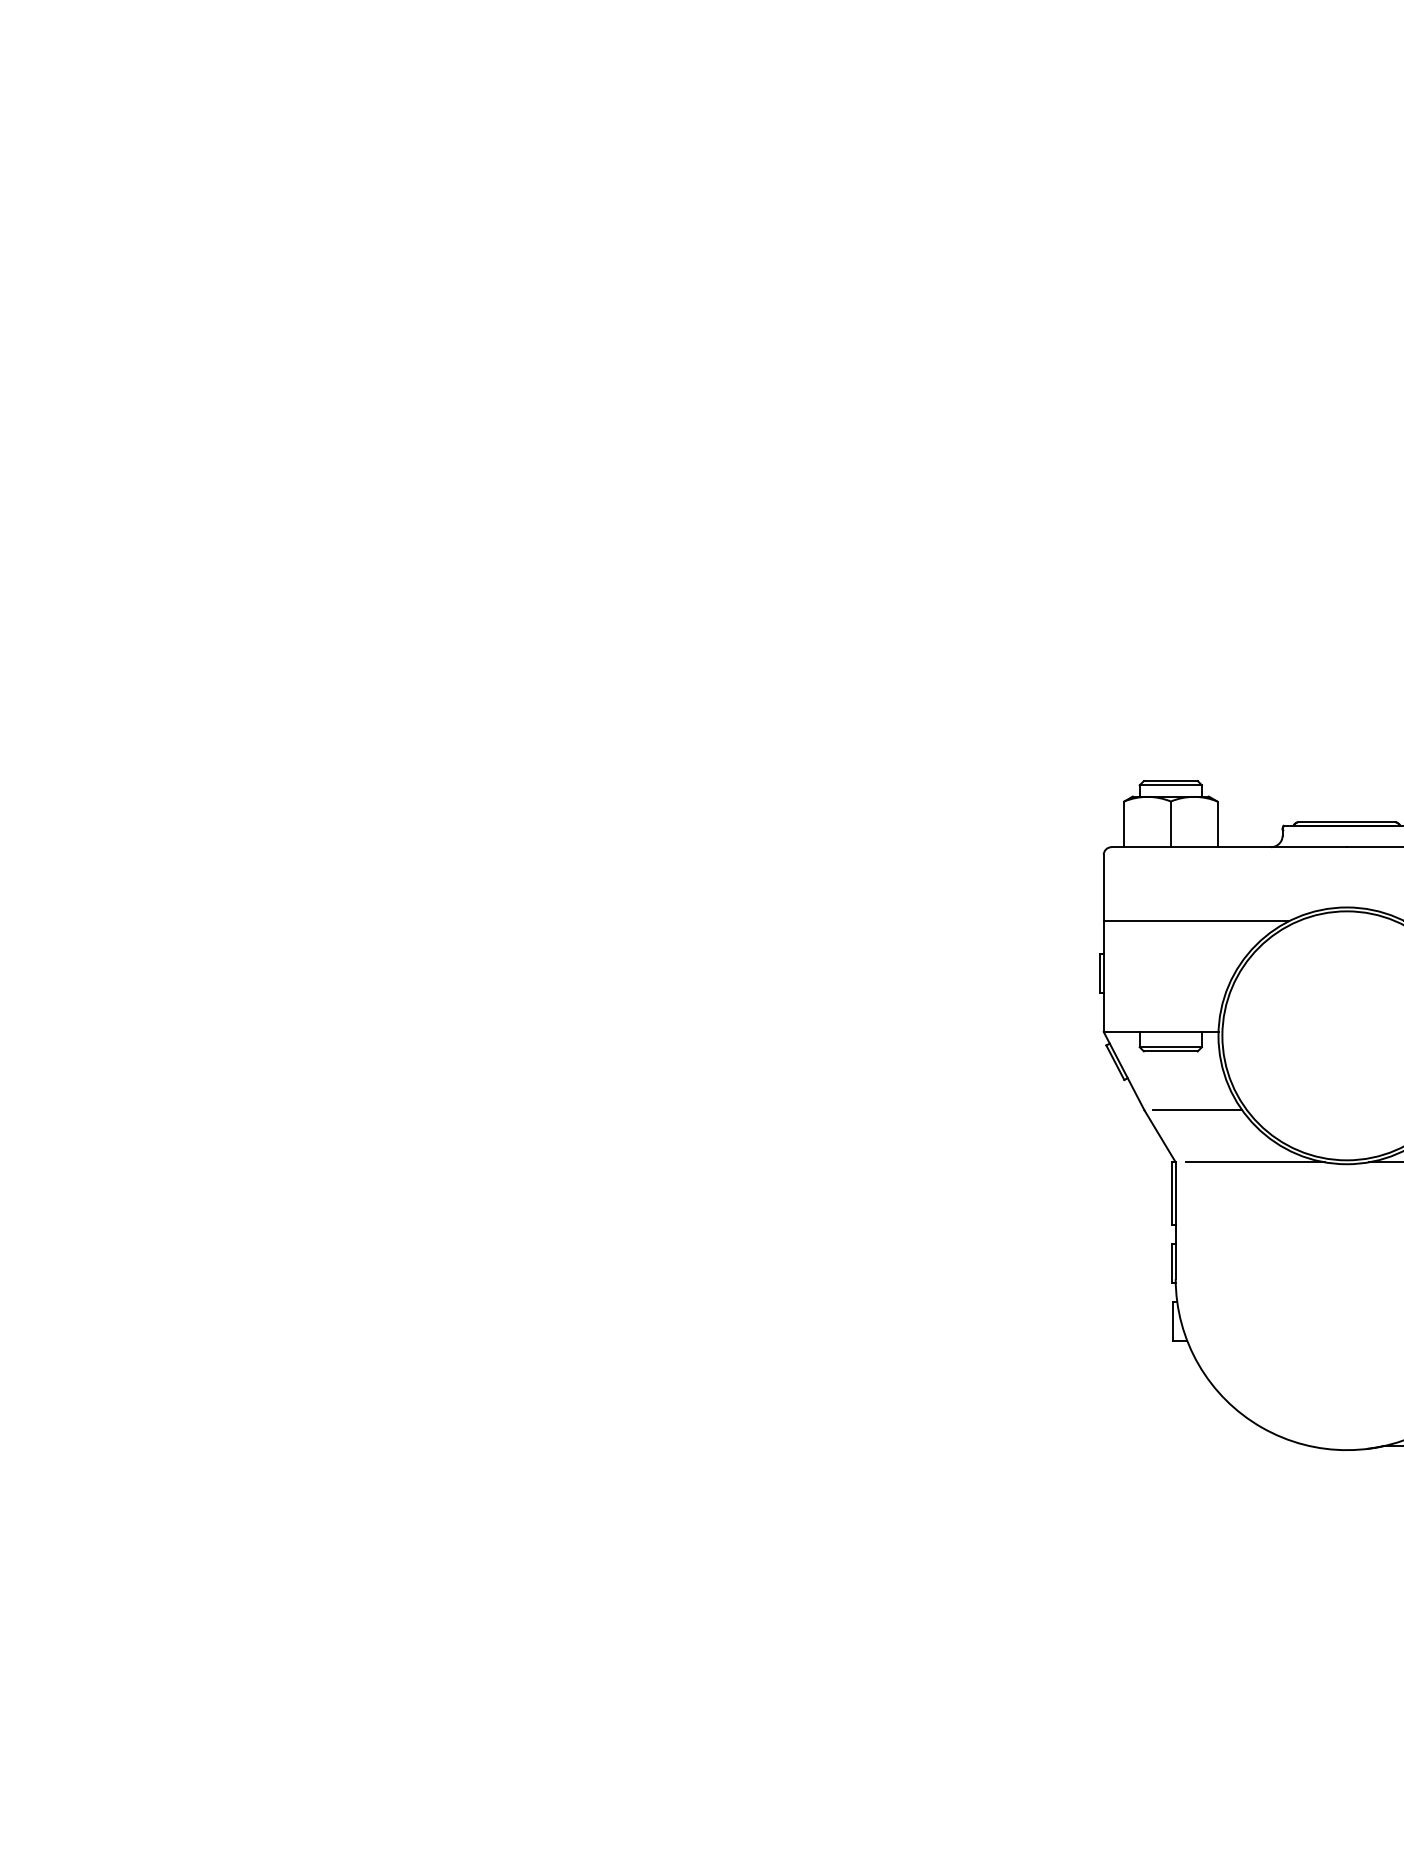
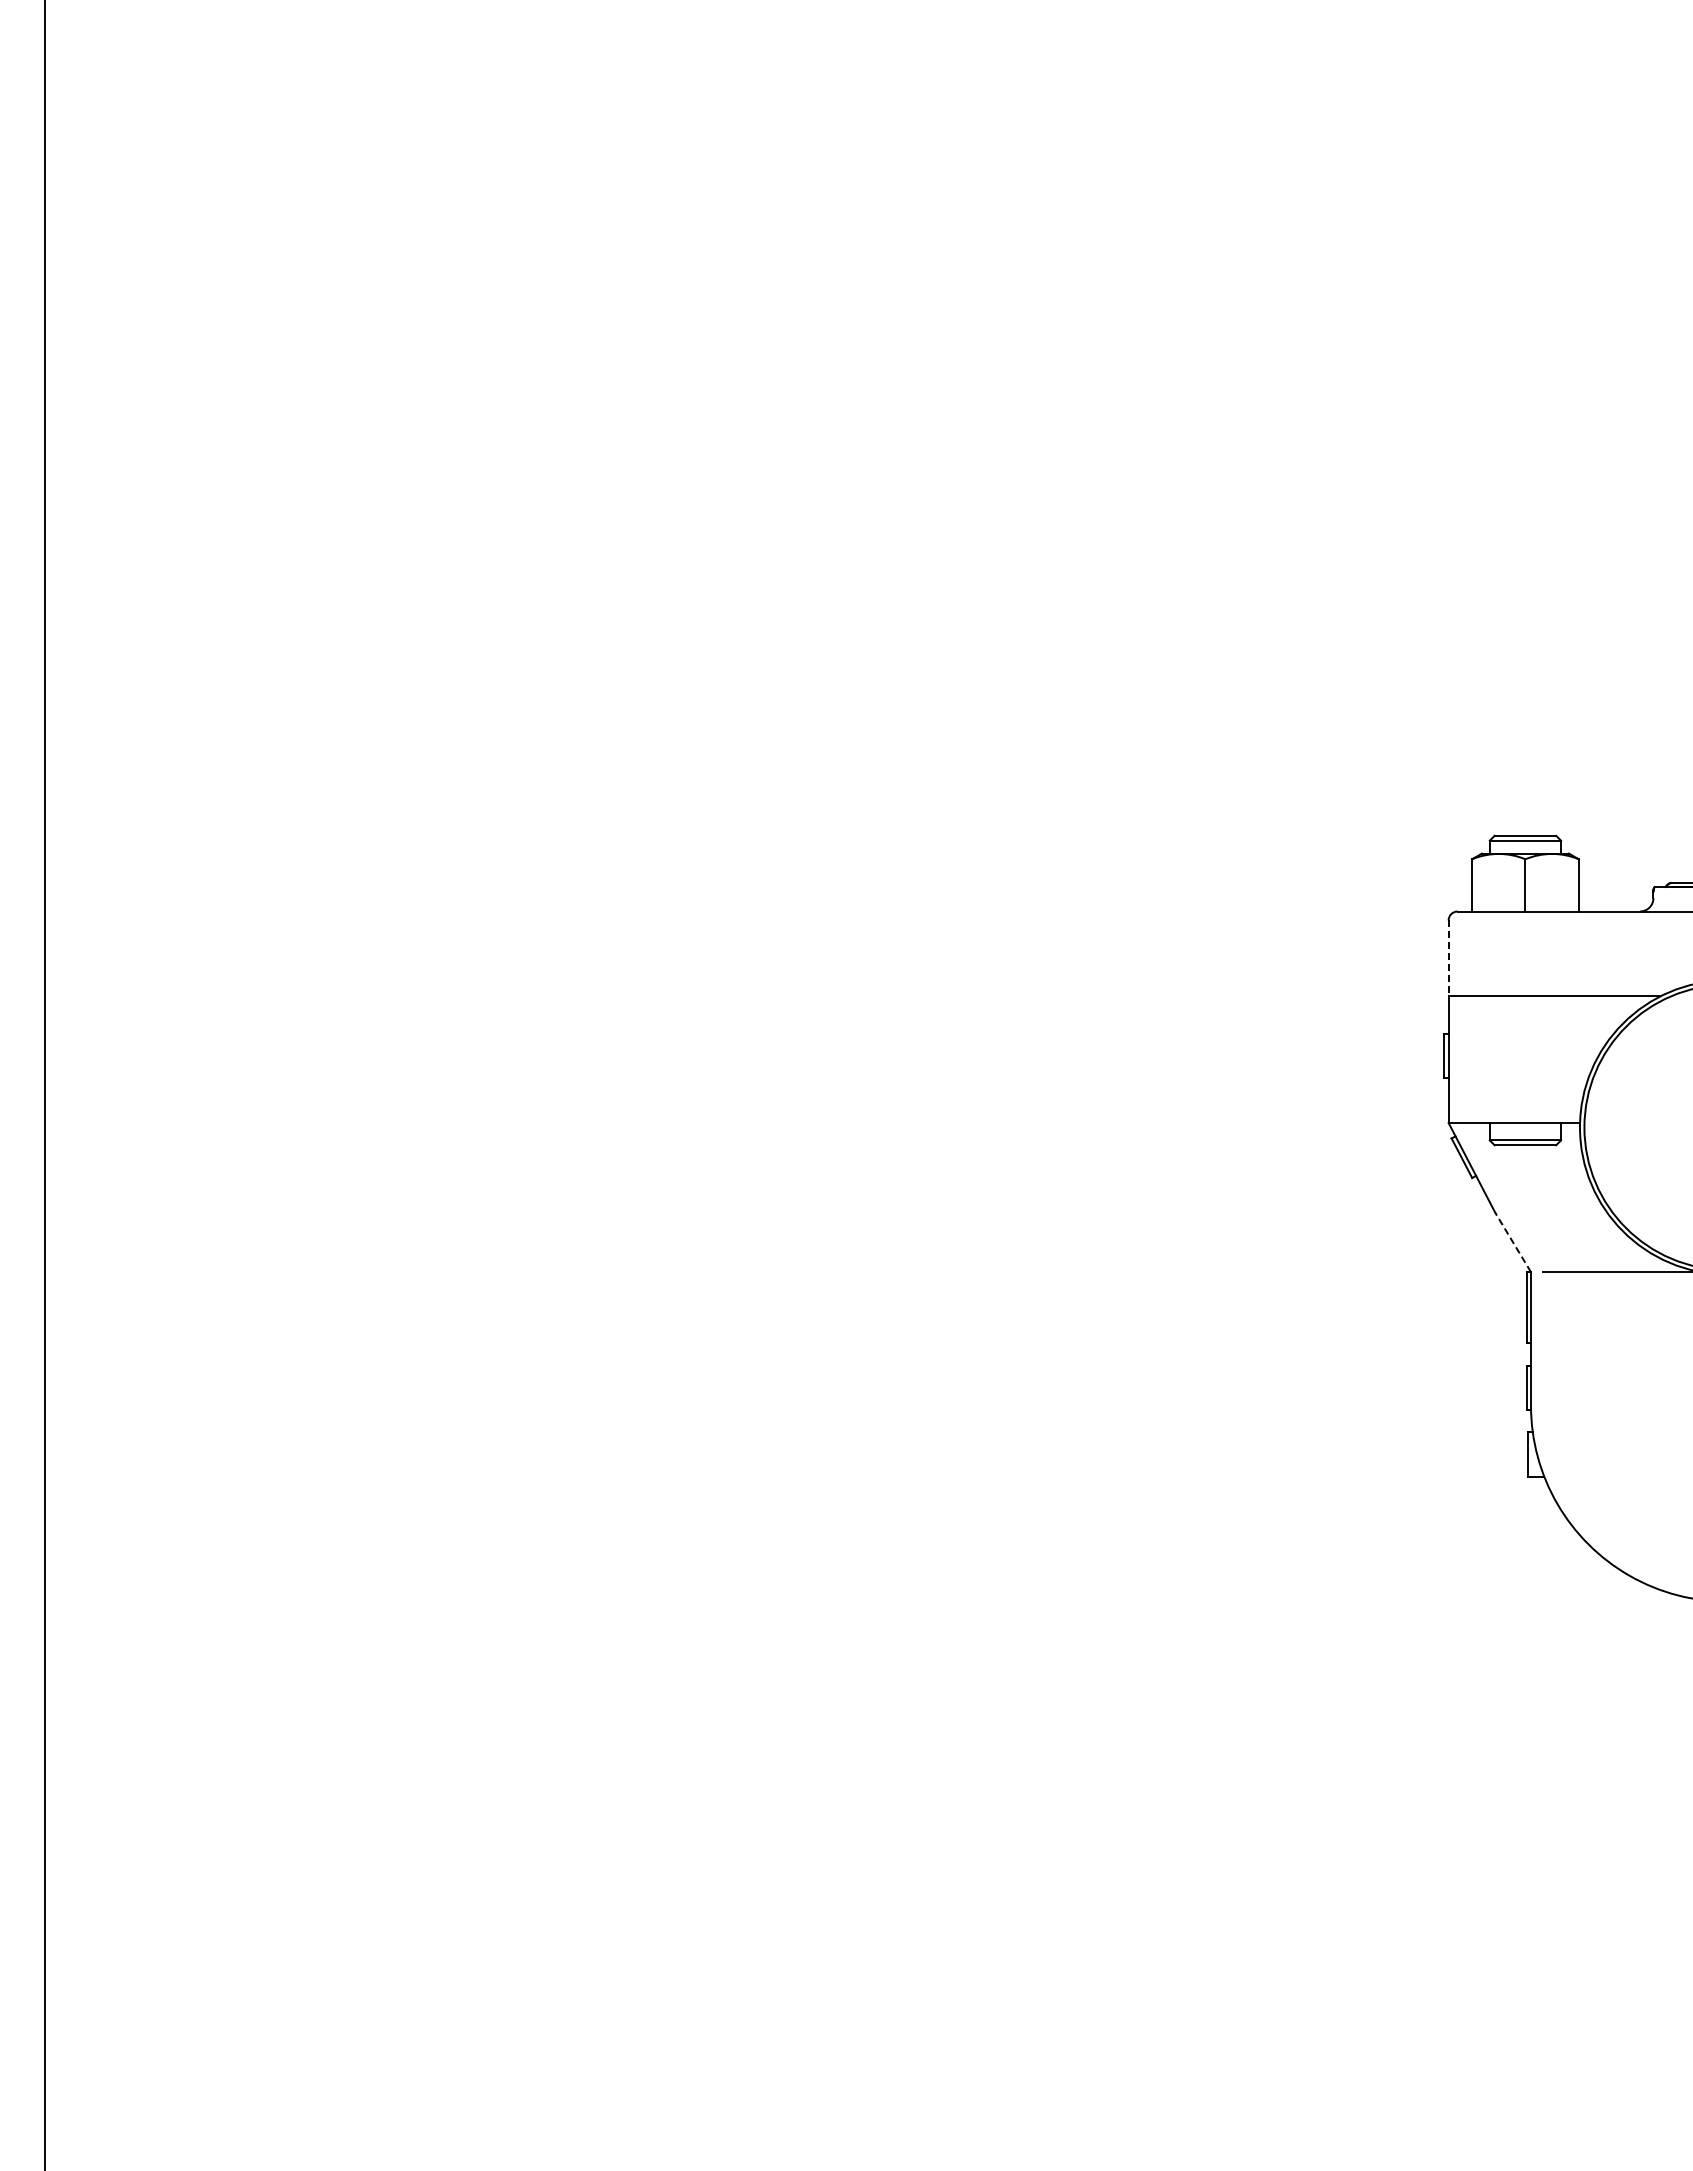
line: (1103, 888) -> (1448, 958), solid -> dashed
line: (1197, 1110) -> (1555, 1212), removed
line: (1160, 1136) -> (1513, 1242), solid -> dashed

